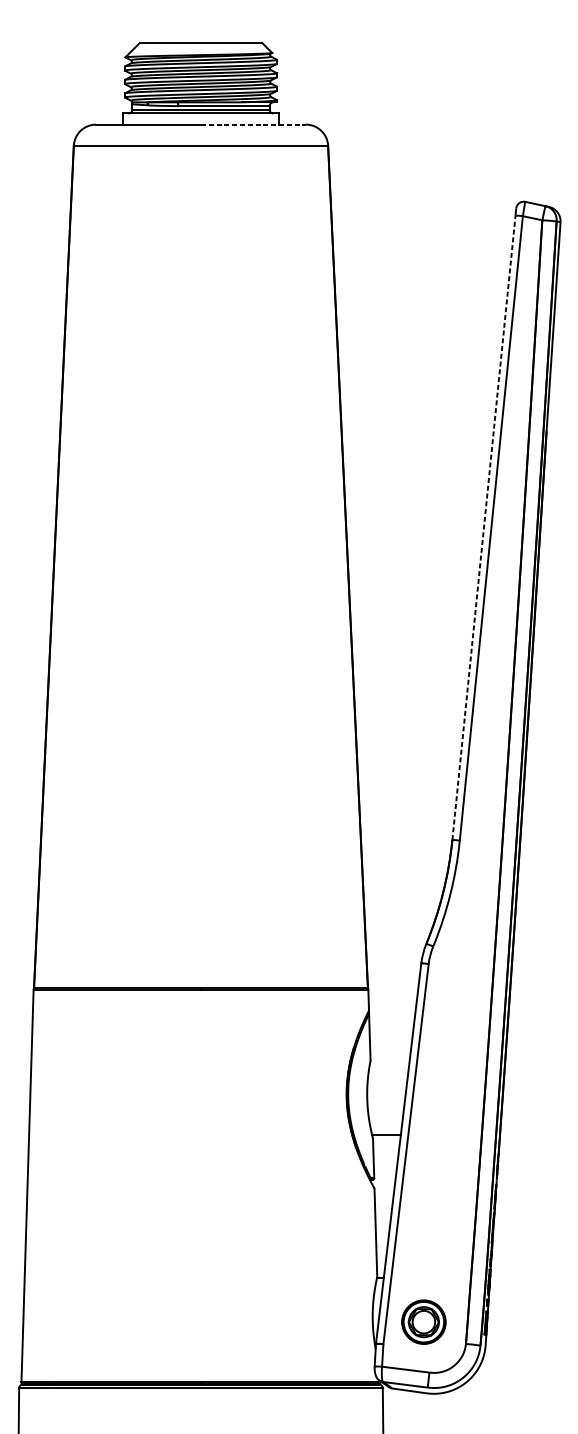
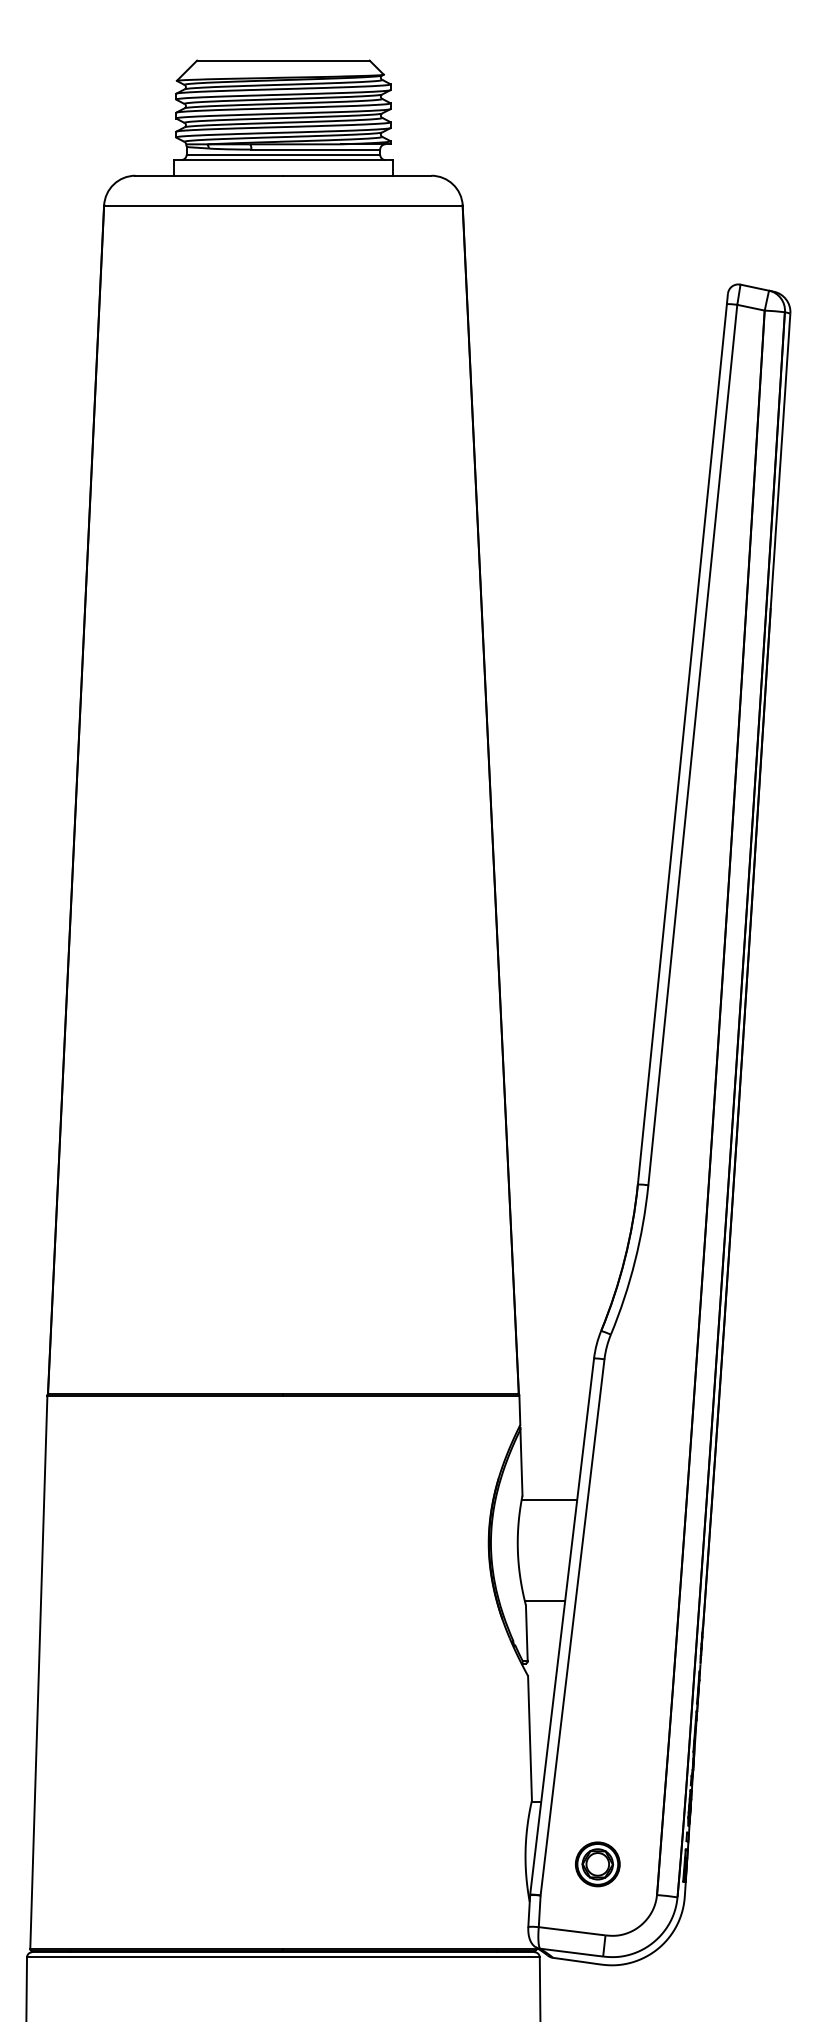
line: (253, 124) -> (357, 175), dashed -> solid
line: (484, 527) -> (682, 743), dashed -> solid
line: (389, 1064) -> (549, 1500), added
part: (423, 1322) -> (597, 1864), size x0.71

